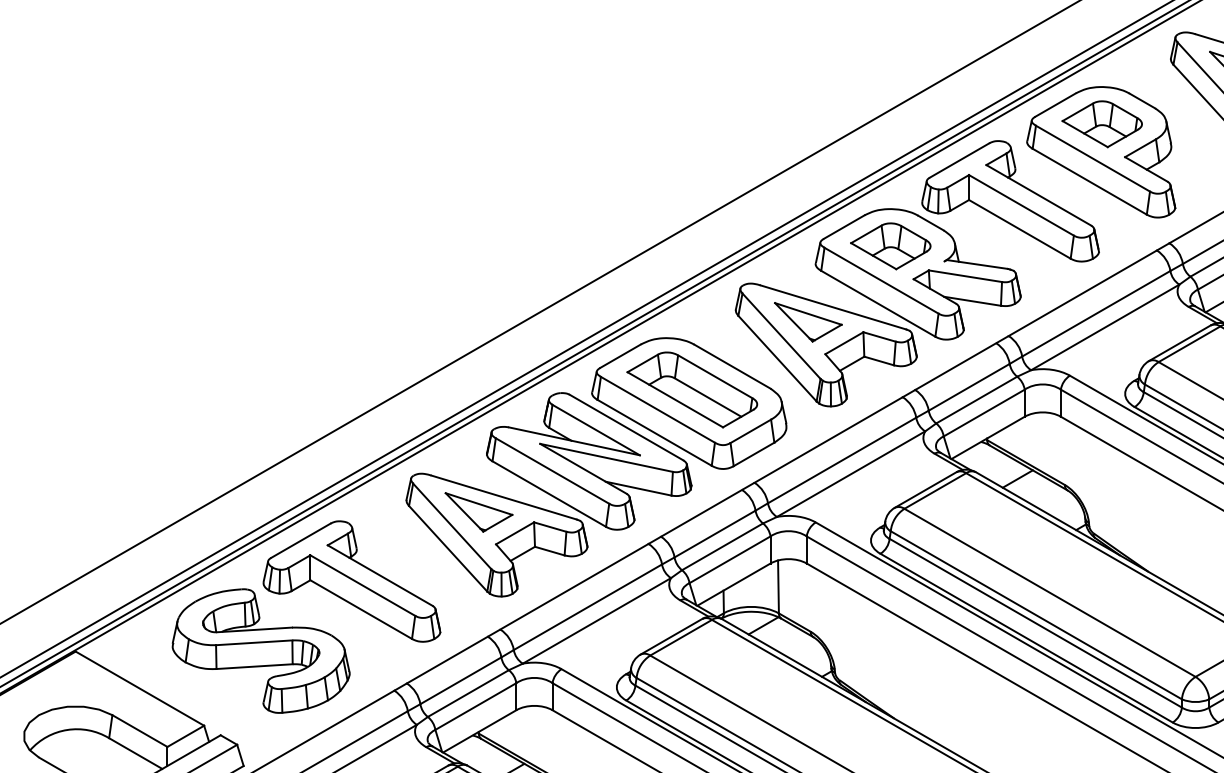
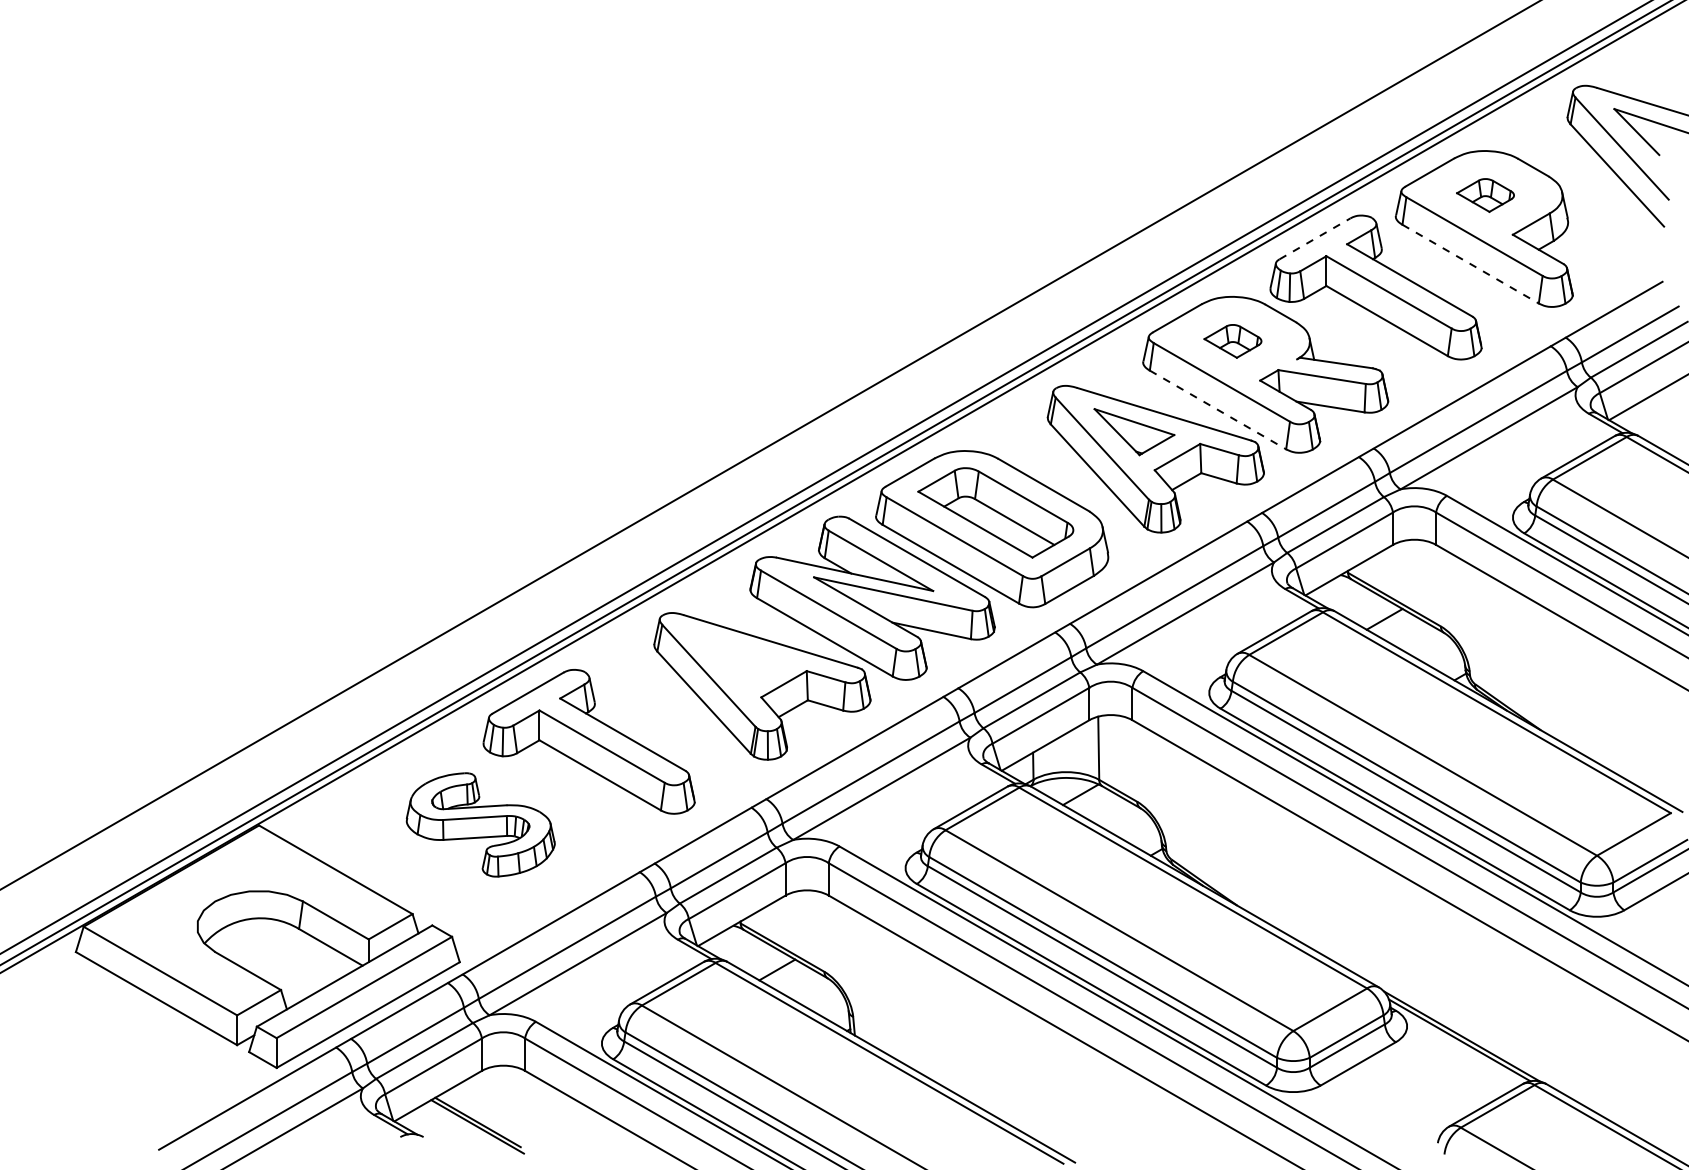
part: (1102, 124) -> (1485, 195), size x0.6
line: (959, 160) -> (1315, 238), solid -> dashed
line: (1089, 182) -> (1470, 264), solid -> dashed
part: (890, 246) -> (1232, 341), size x0.6
line: (878, 303) -> (1218, 409), solid -> dashed
part: (478, 512) -> (740, 659), removed
part: (261, 650) -> (480, 824), size x0.7

